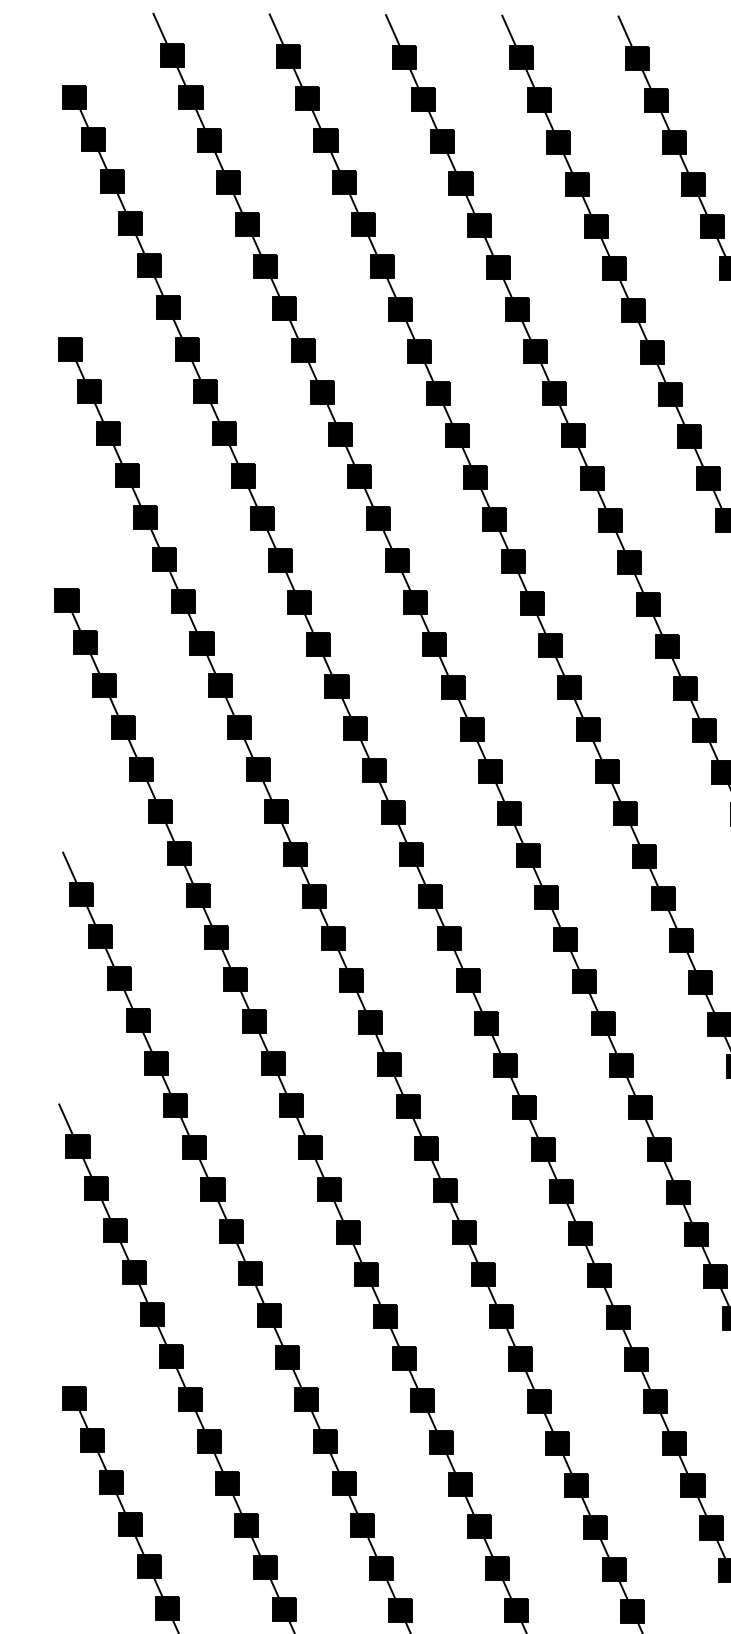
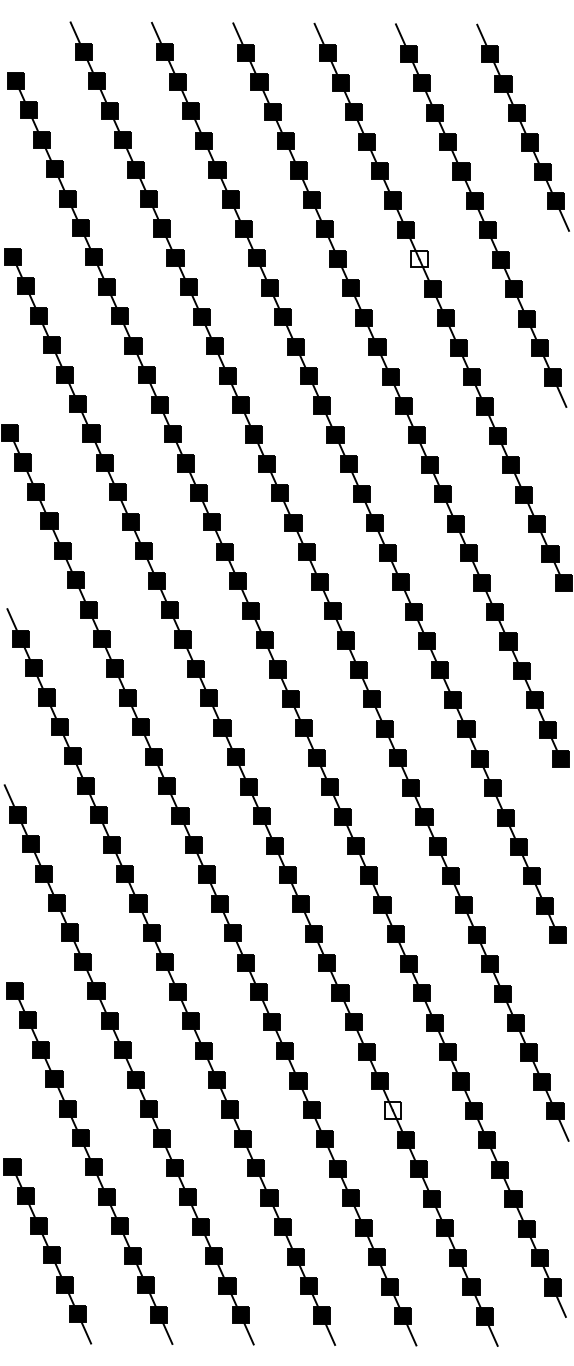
fill: (652, 352) -> (419, 259), removed
fill: (613, 1569) -> (392, 1110), removed

